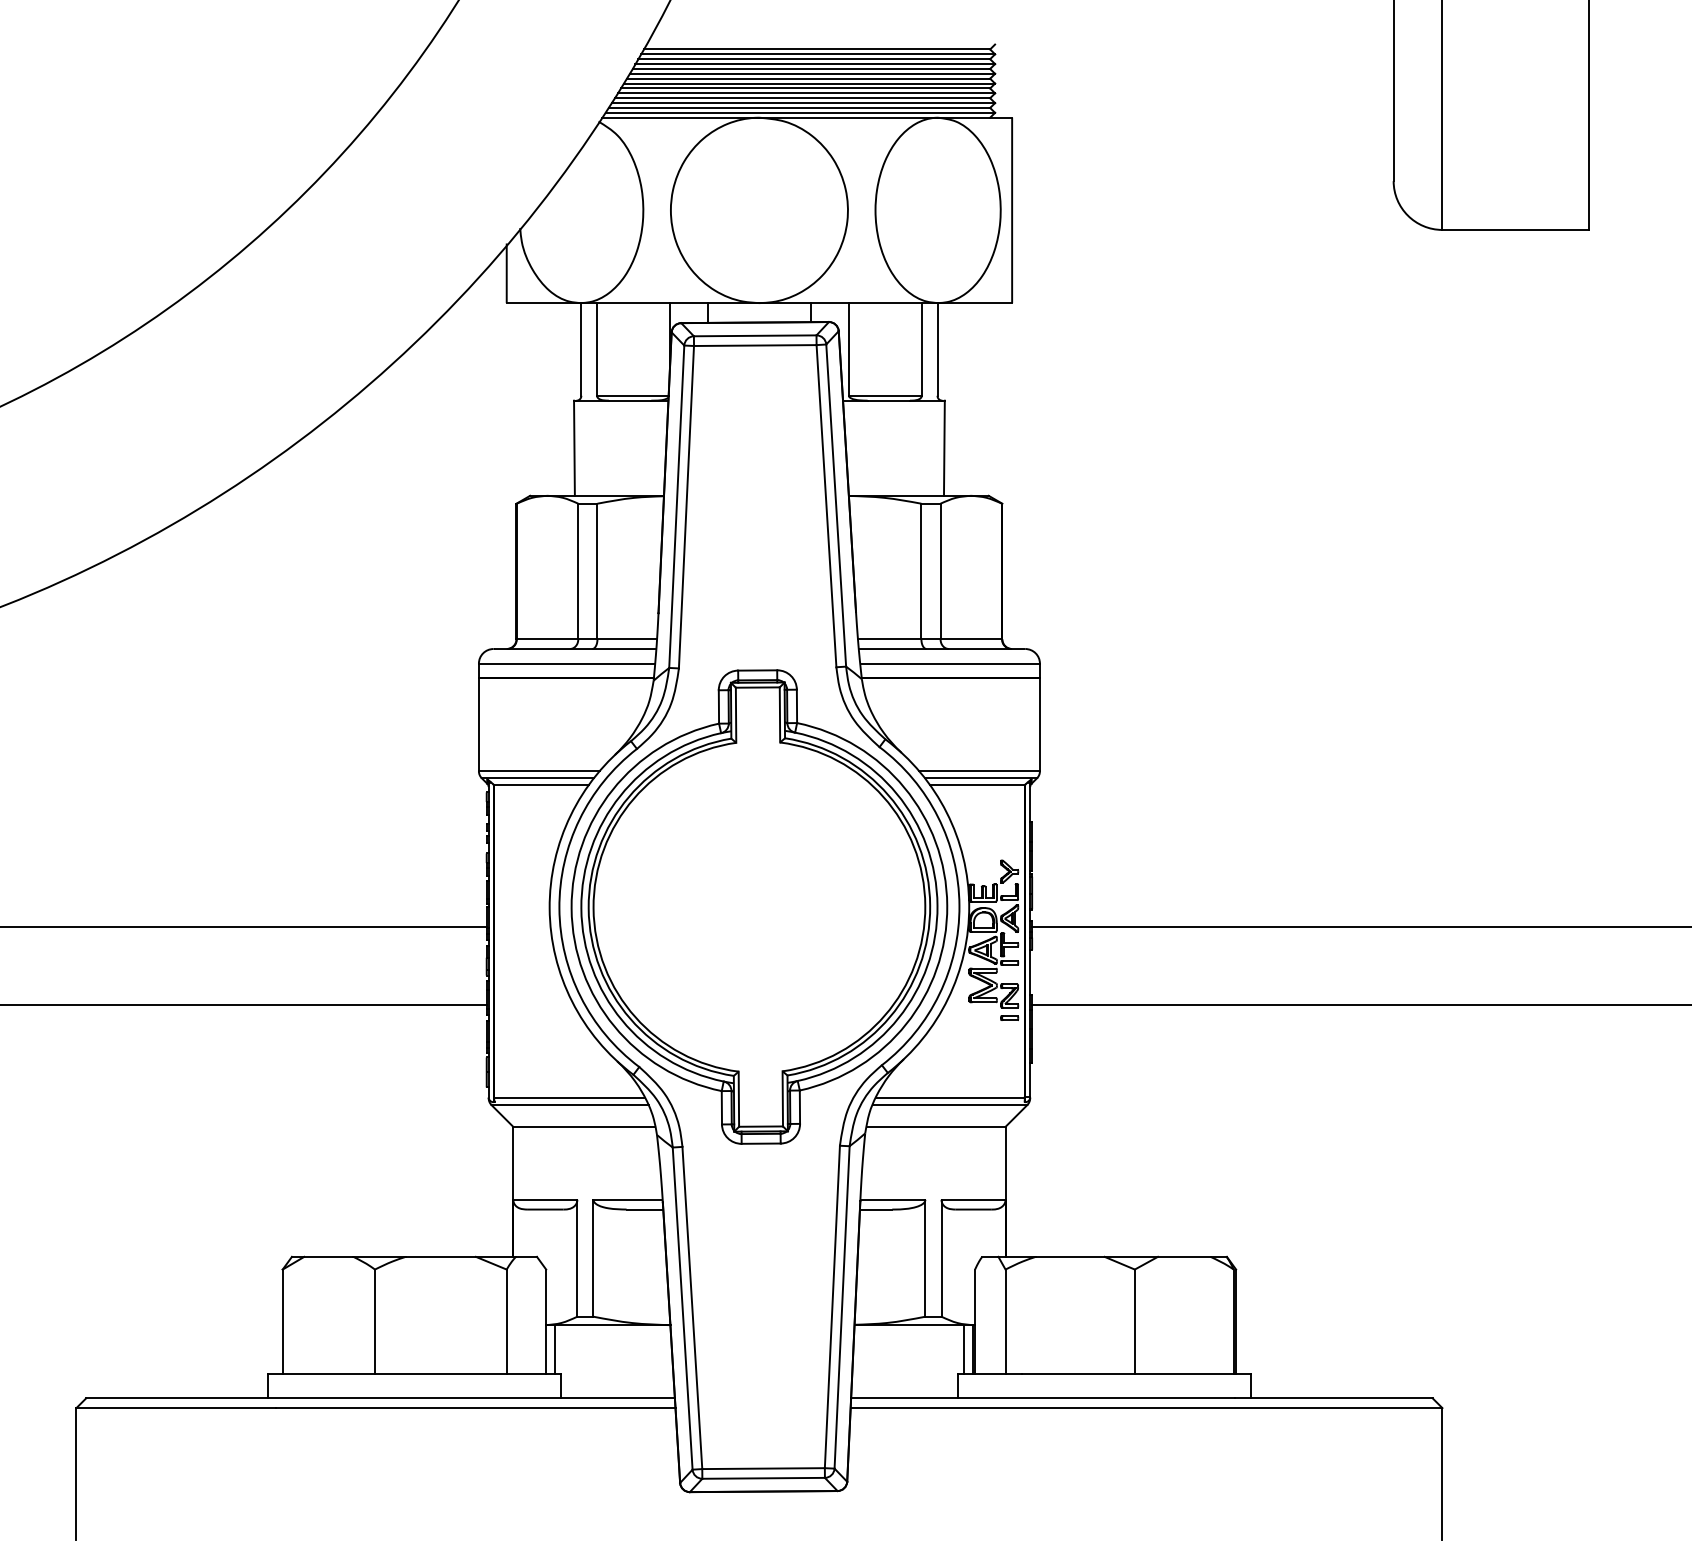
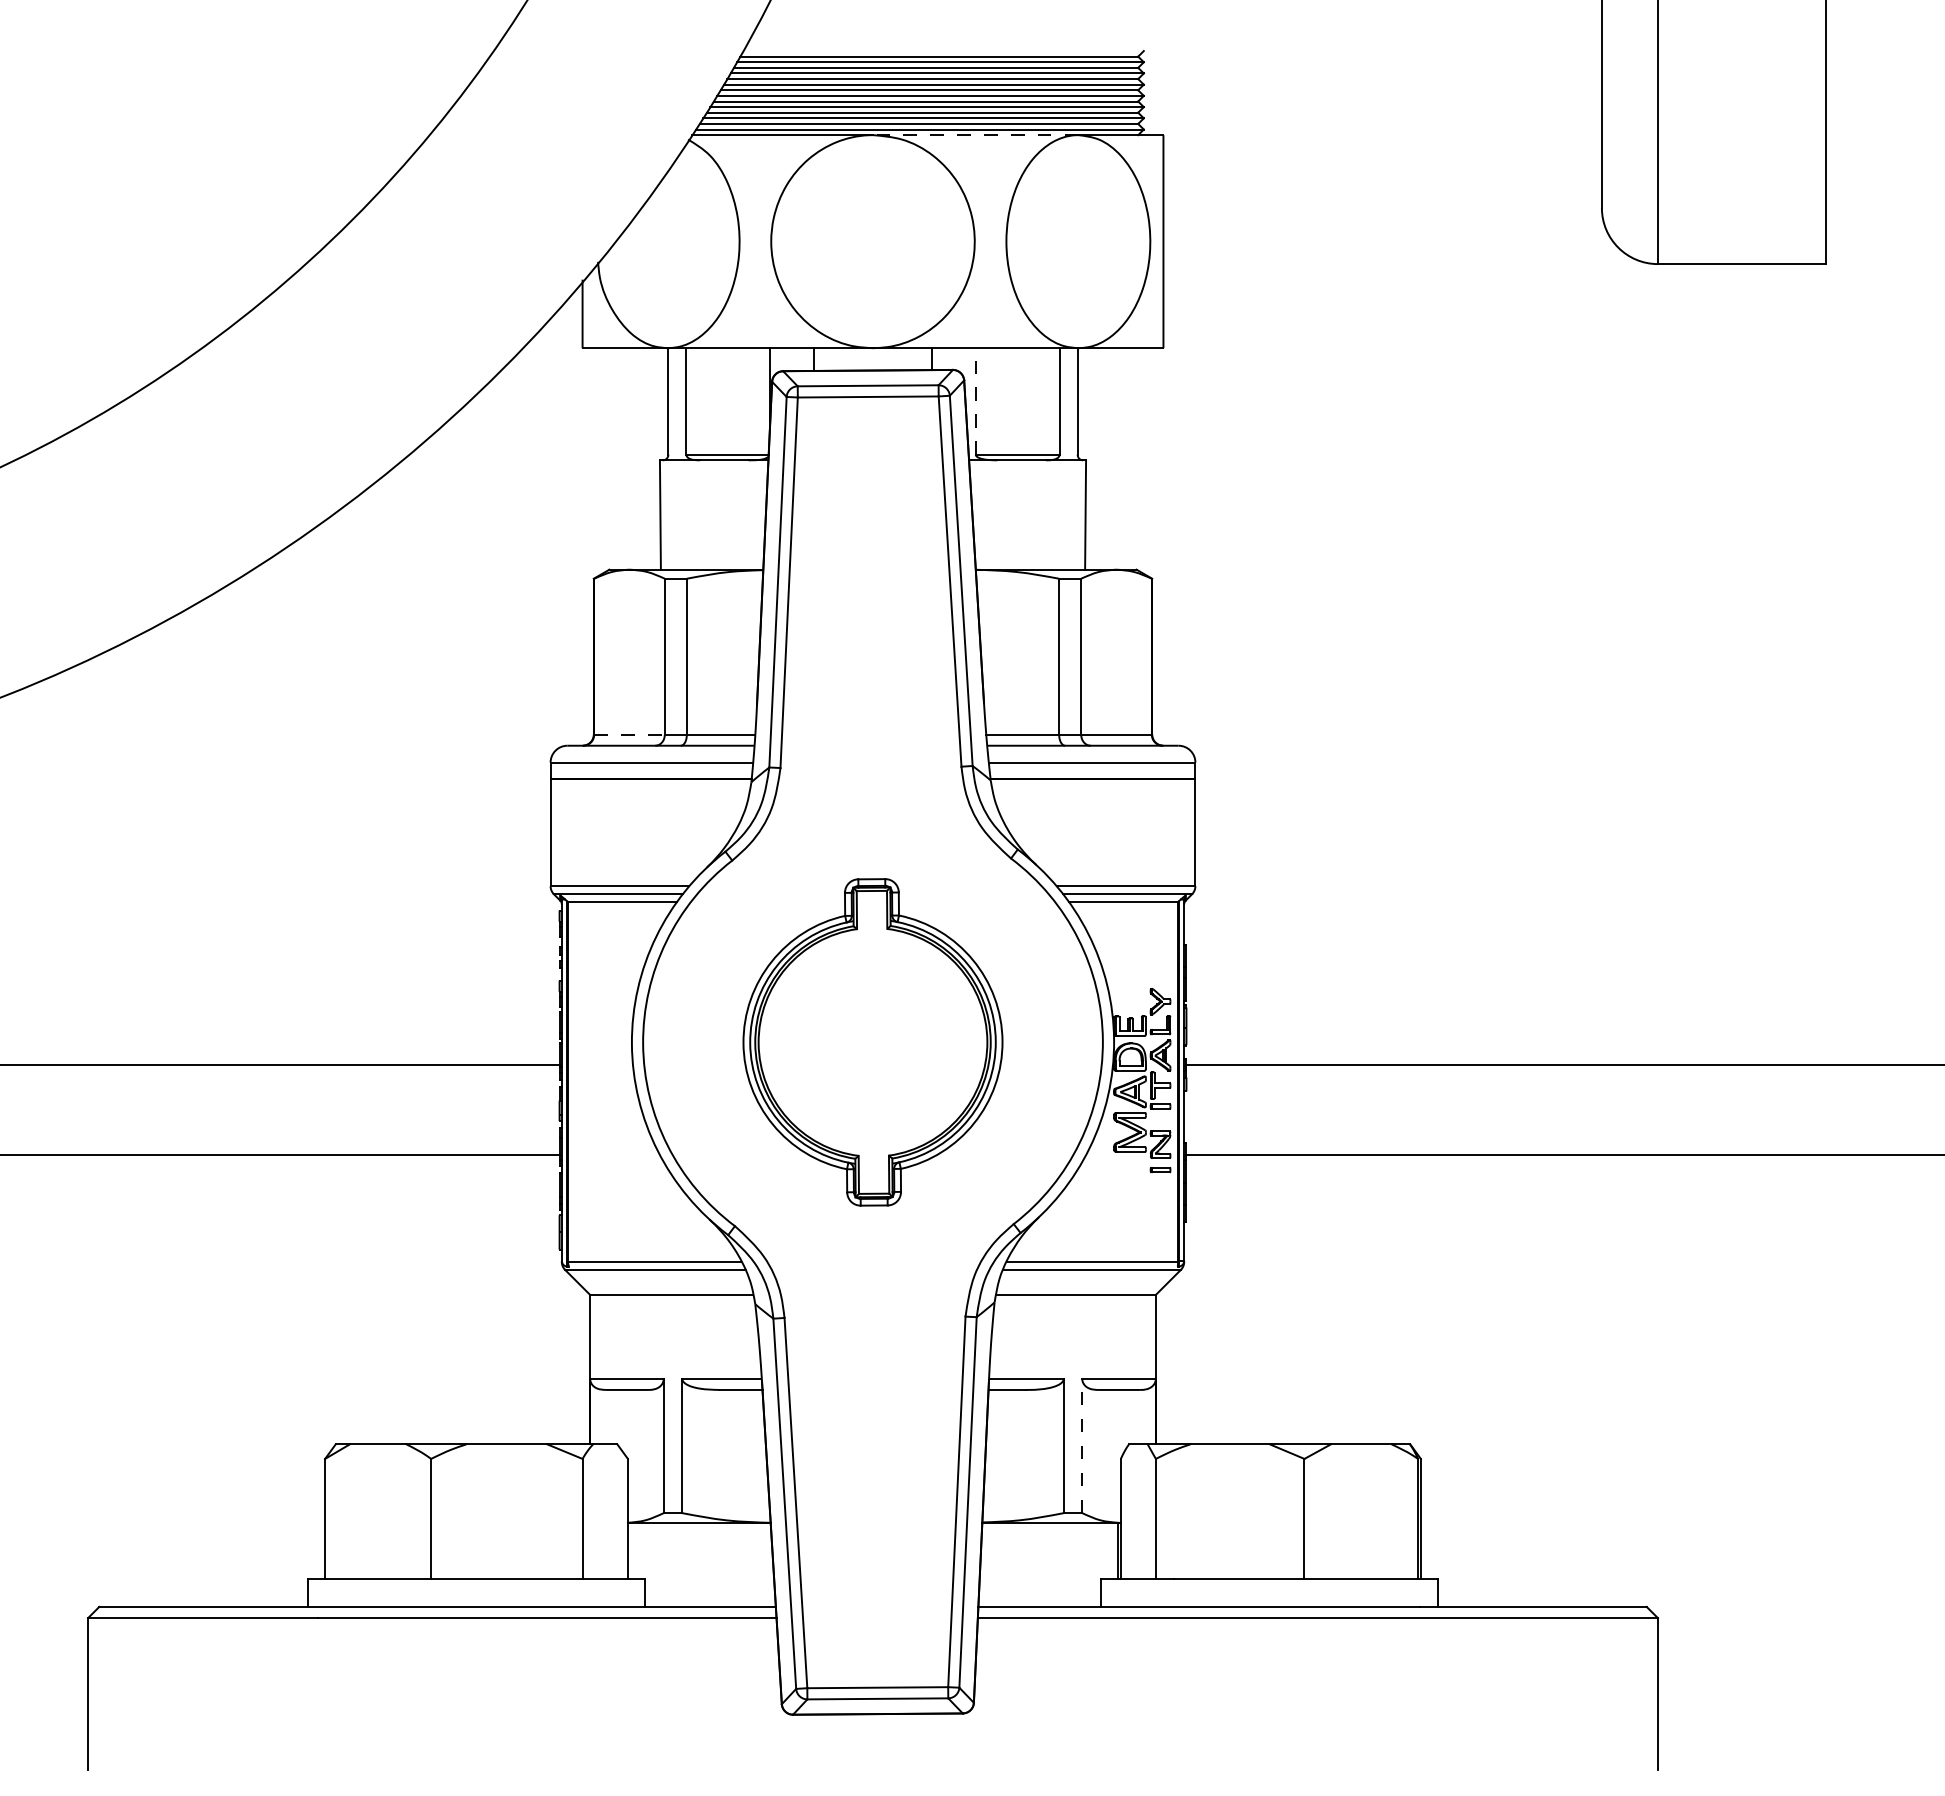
line: (848, 118) -> (975, 135), solid -> dashed
line: (848, 348) -> (975, 400), solid -> dashed
line: (548, 639) -> (630, 734), solid -> dashed
part: (758, 907) -> (872, 1042), size x0.6
line: (941, 1257) -> (1082, 1445), solid -> dashed
line: (555, 1349) -> (638, 1550), removed
line: (963, 1349) -> (1107, 1550), removed

